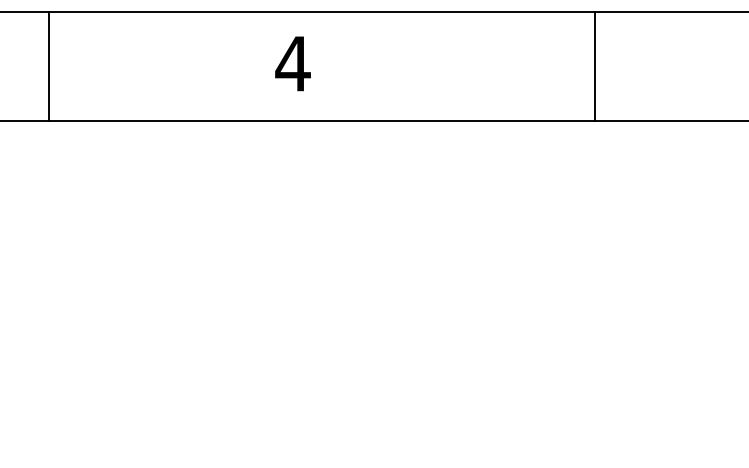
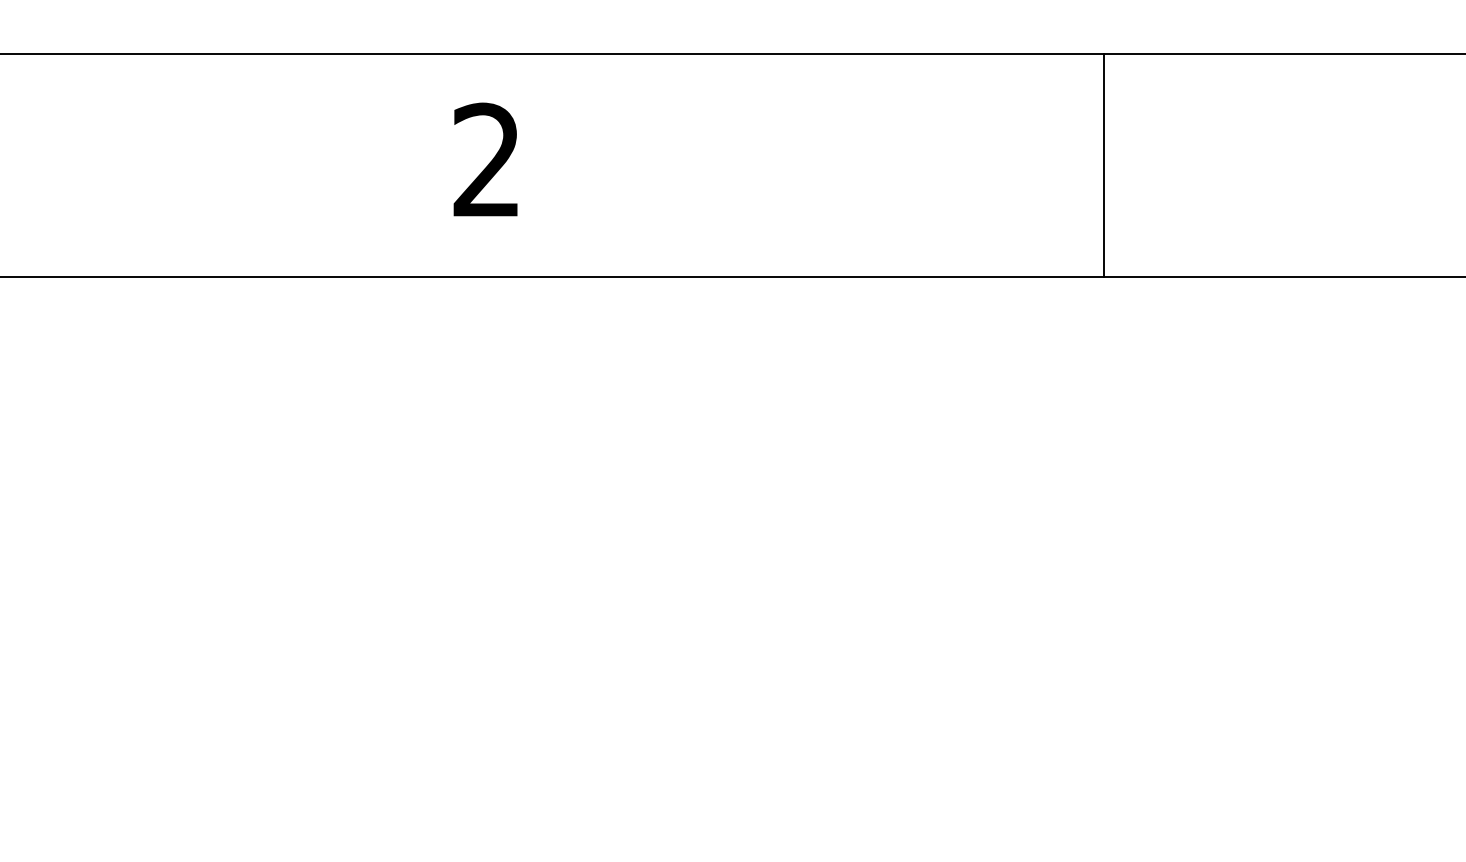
text: (292, 63) -> (485, 159), 4 -> 2

